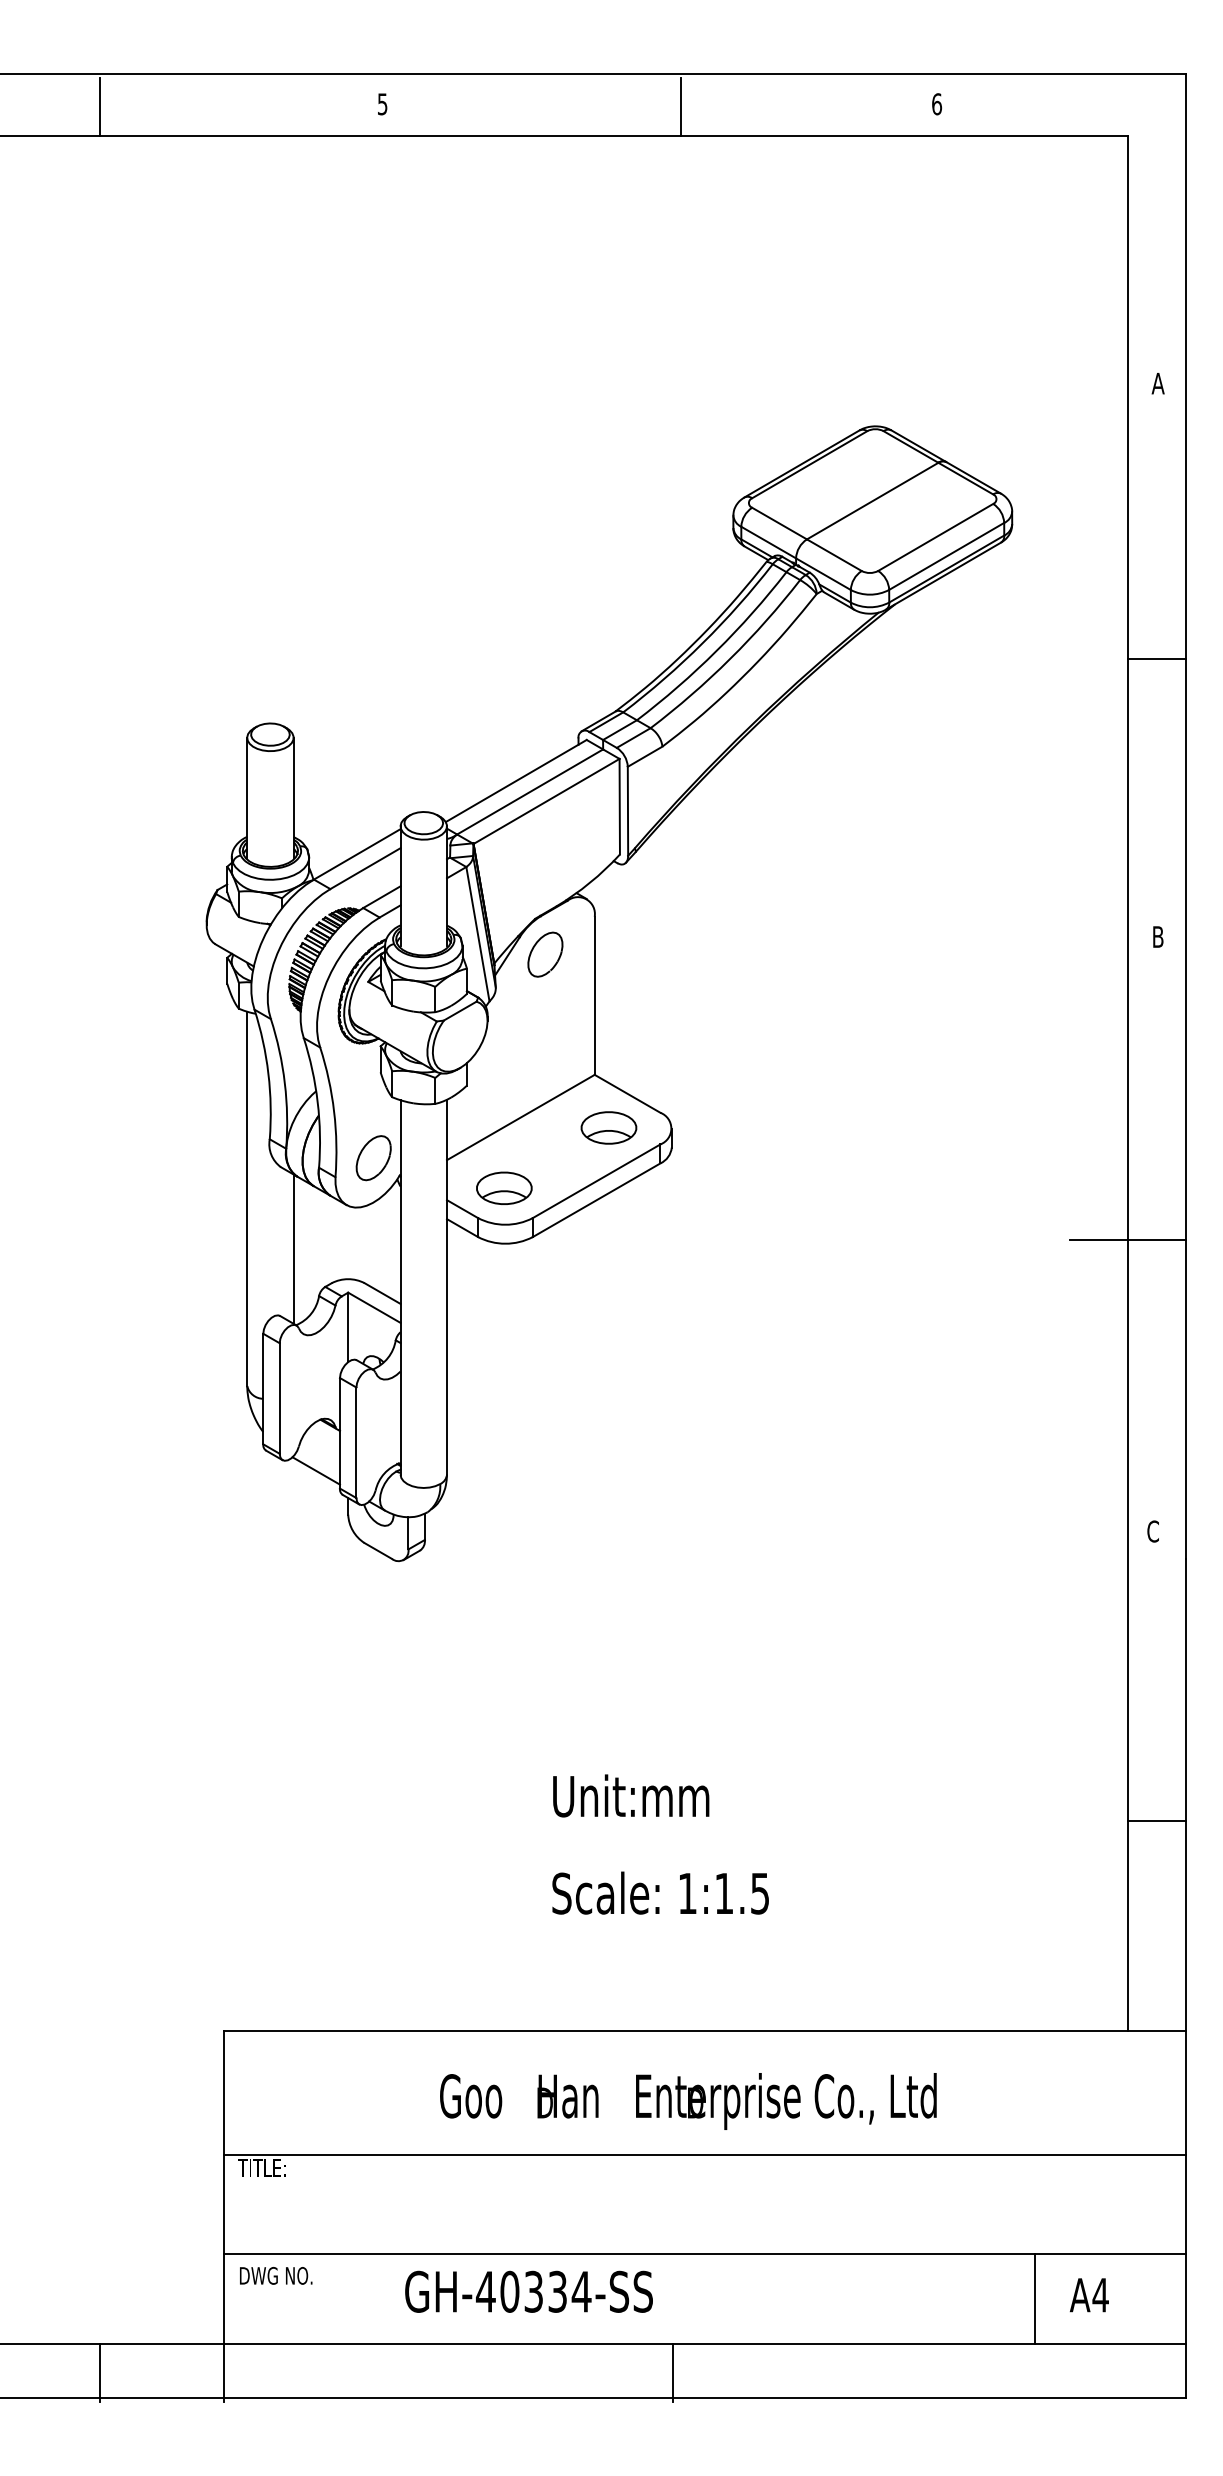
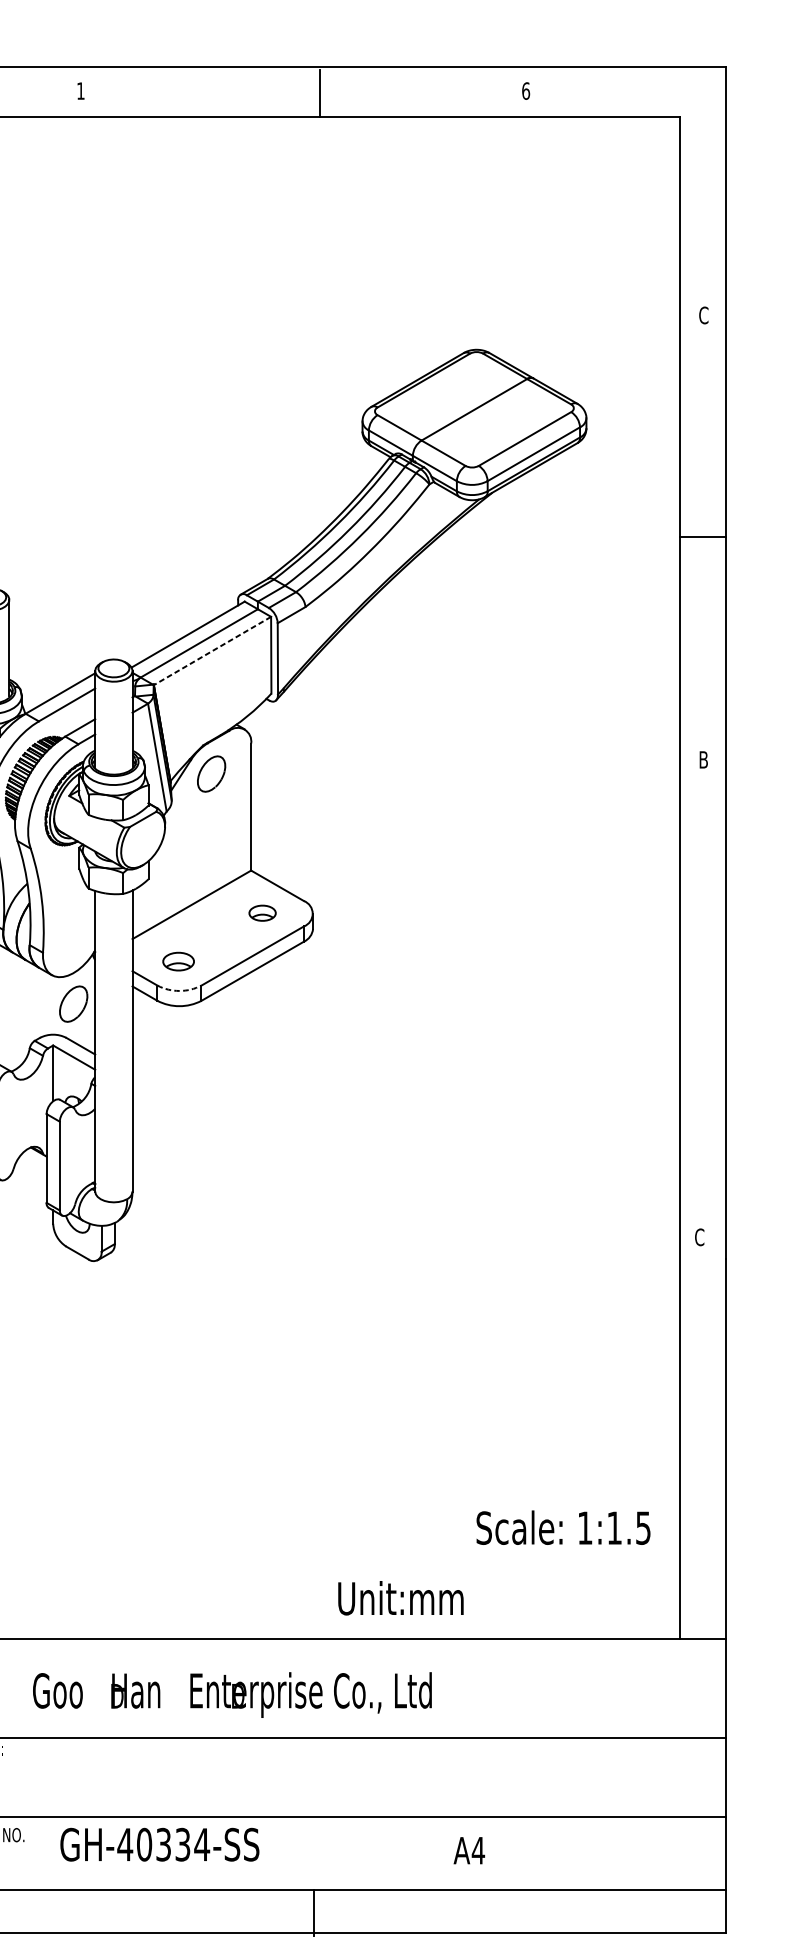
text: (382, 104) -> (80, 91), 5 -> 1
text: (1157, 383) -> (703, 315), A -> C
line: (546, 801) -> (212, 651), solid -> dashed
part: (608, 1127) -> (262, 912), size x0.6
part: (373, 1158) -> (73, 1004), moved
part: (504, 1187) -> (178, 961), size x0.7
arc: (505, 1224) -> (179, 990), solid -> dashed
line: (1127, 1239) -> (679, 1002), removed
line: (293, 1248) -> (9, 1010), removed
line: (316, 1470) -> (27, 1188), removed
text: (631, 1795) -> (401, 1597), moved
line: (1157, 1820) -> (703, 1469), removed
text: (660, 1892) -> (563, 1527), moved
text: (688, 2101) -> (232, 1695), moved
text: (528, 2291) -> (159, 1844), moved
text: (1088, 2295) -> (468, 1850), moved
line: (1035, 2298) -> (605, 1853), removed

